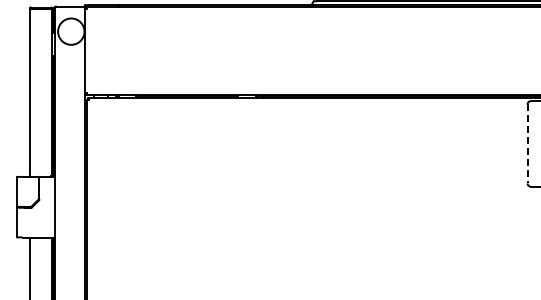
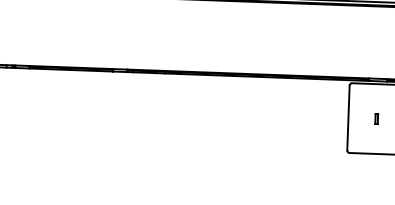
line: (527, 143) -> (348, 117), dashed -> solid

